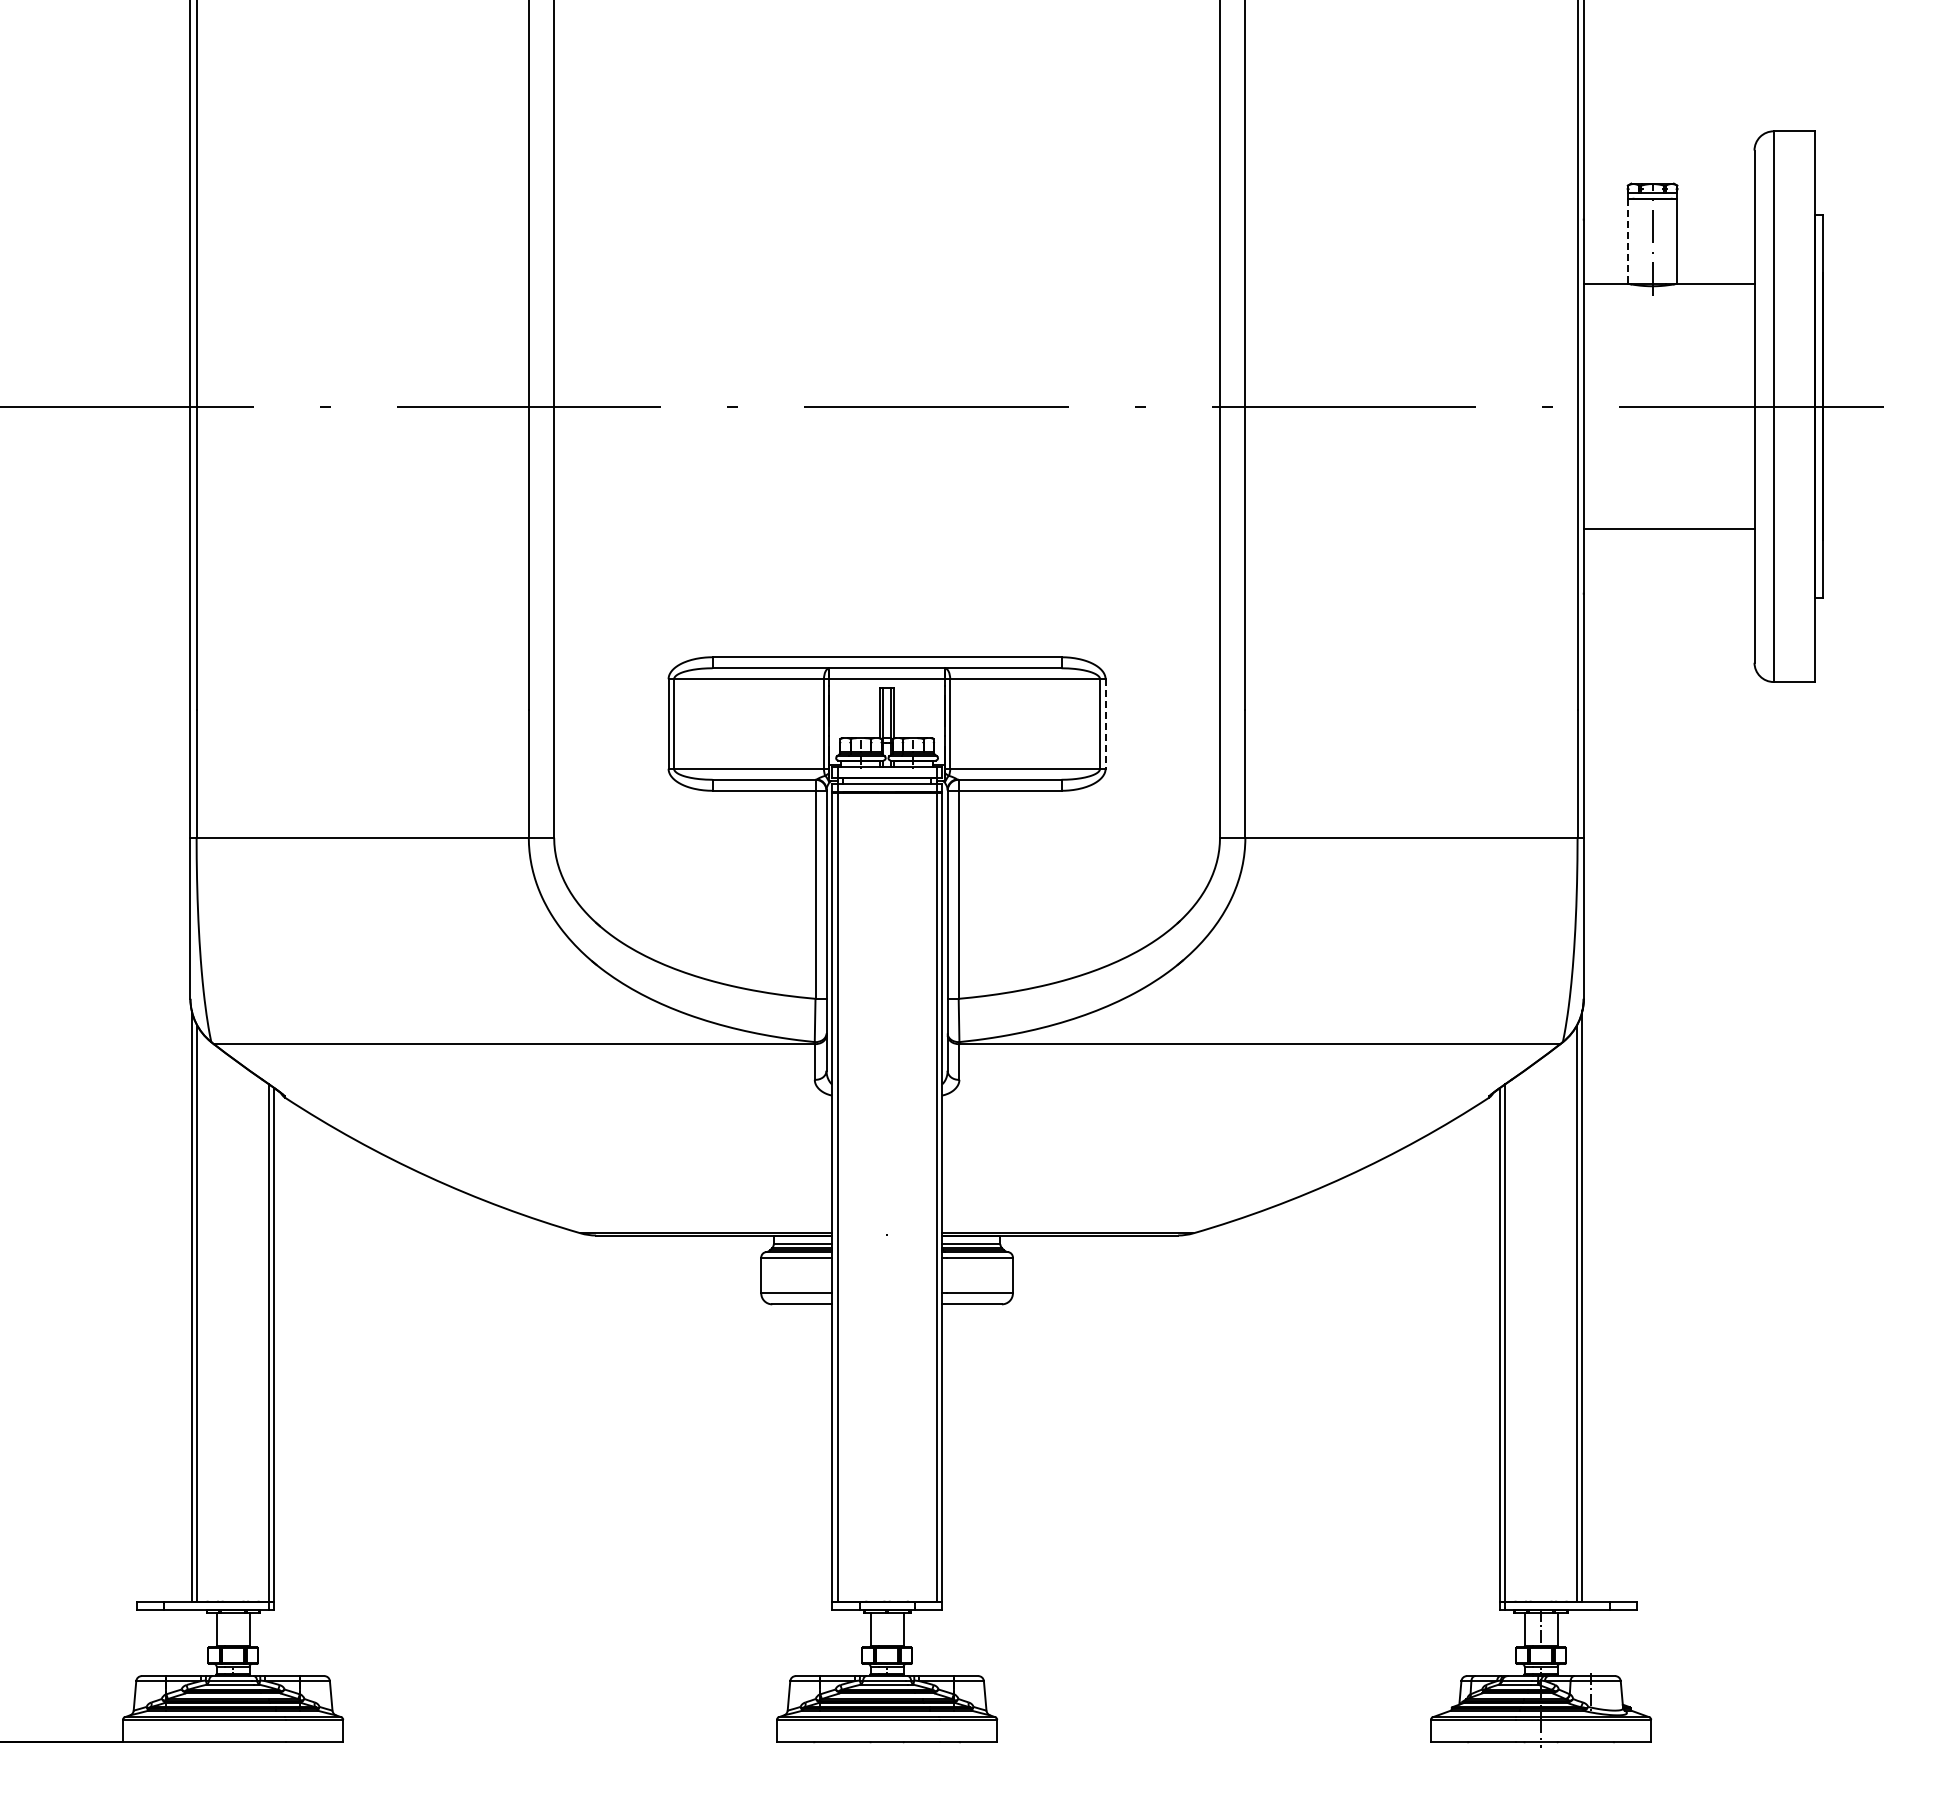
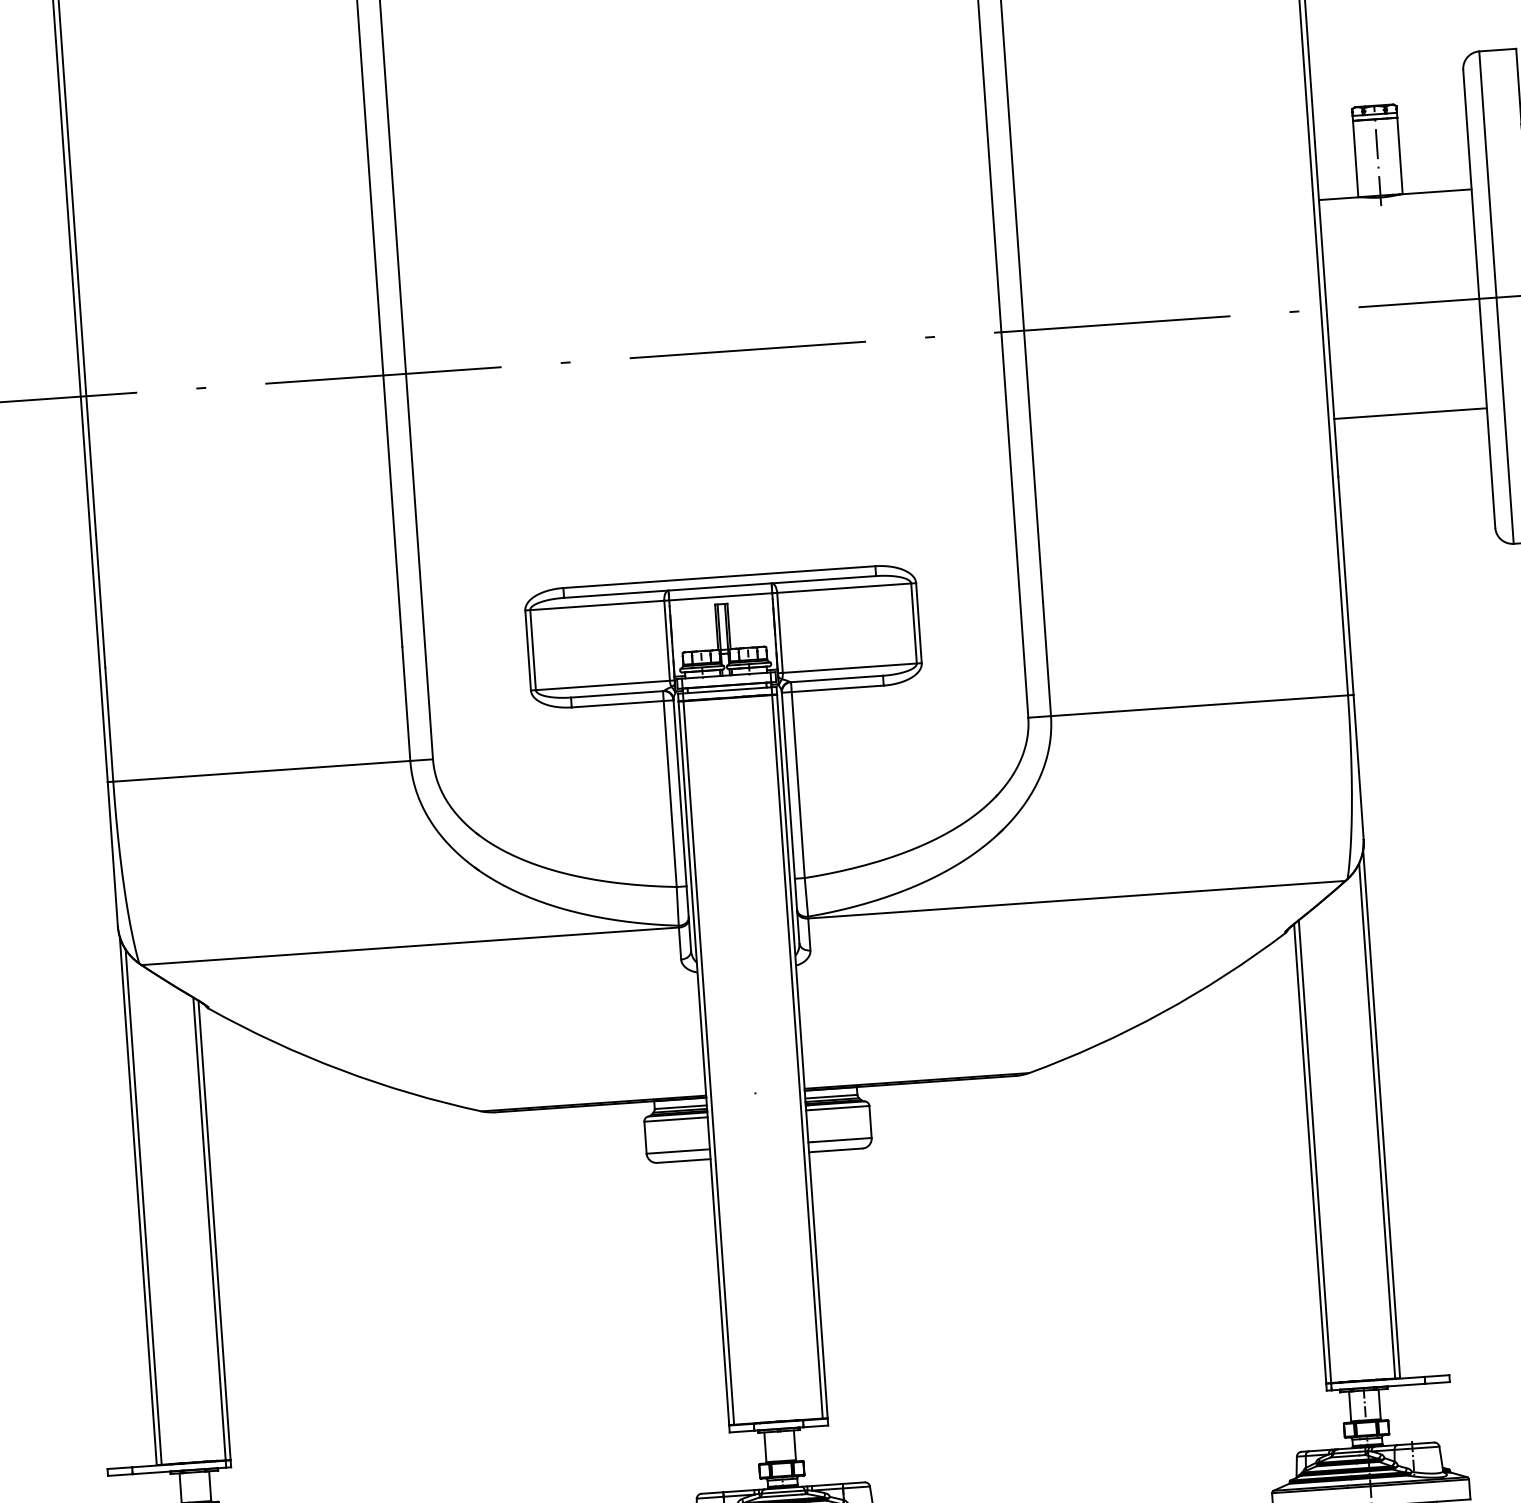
line: (1627, 241) -> (1355, 159), dashed -> solid
line: (1105, 724) -> (918, 623), dashed -> solid

